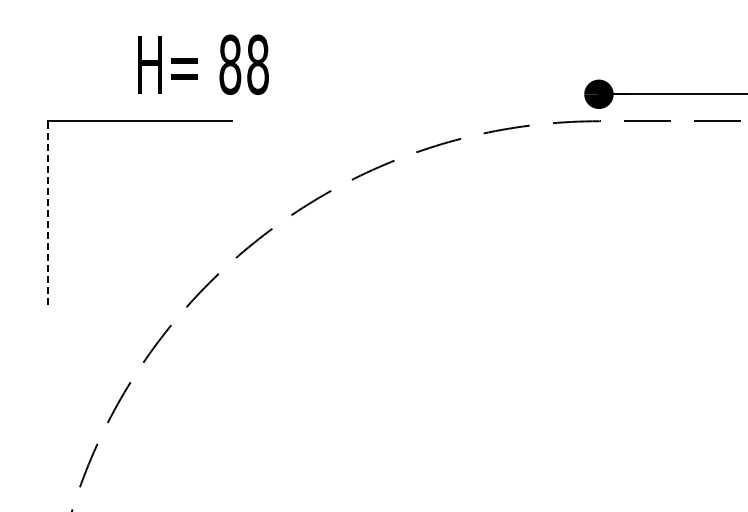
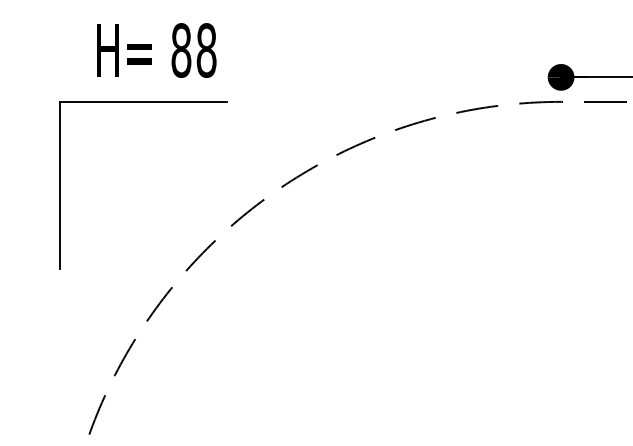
text: (203, 64) -> (157, 50), moved
line: (47, 213) -> (59, 185), dashed -> solid

